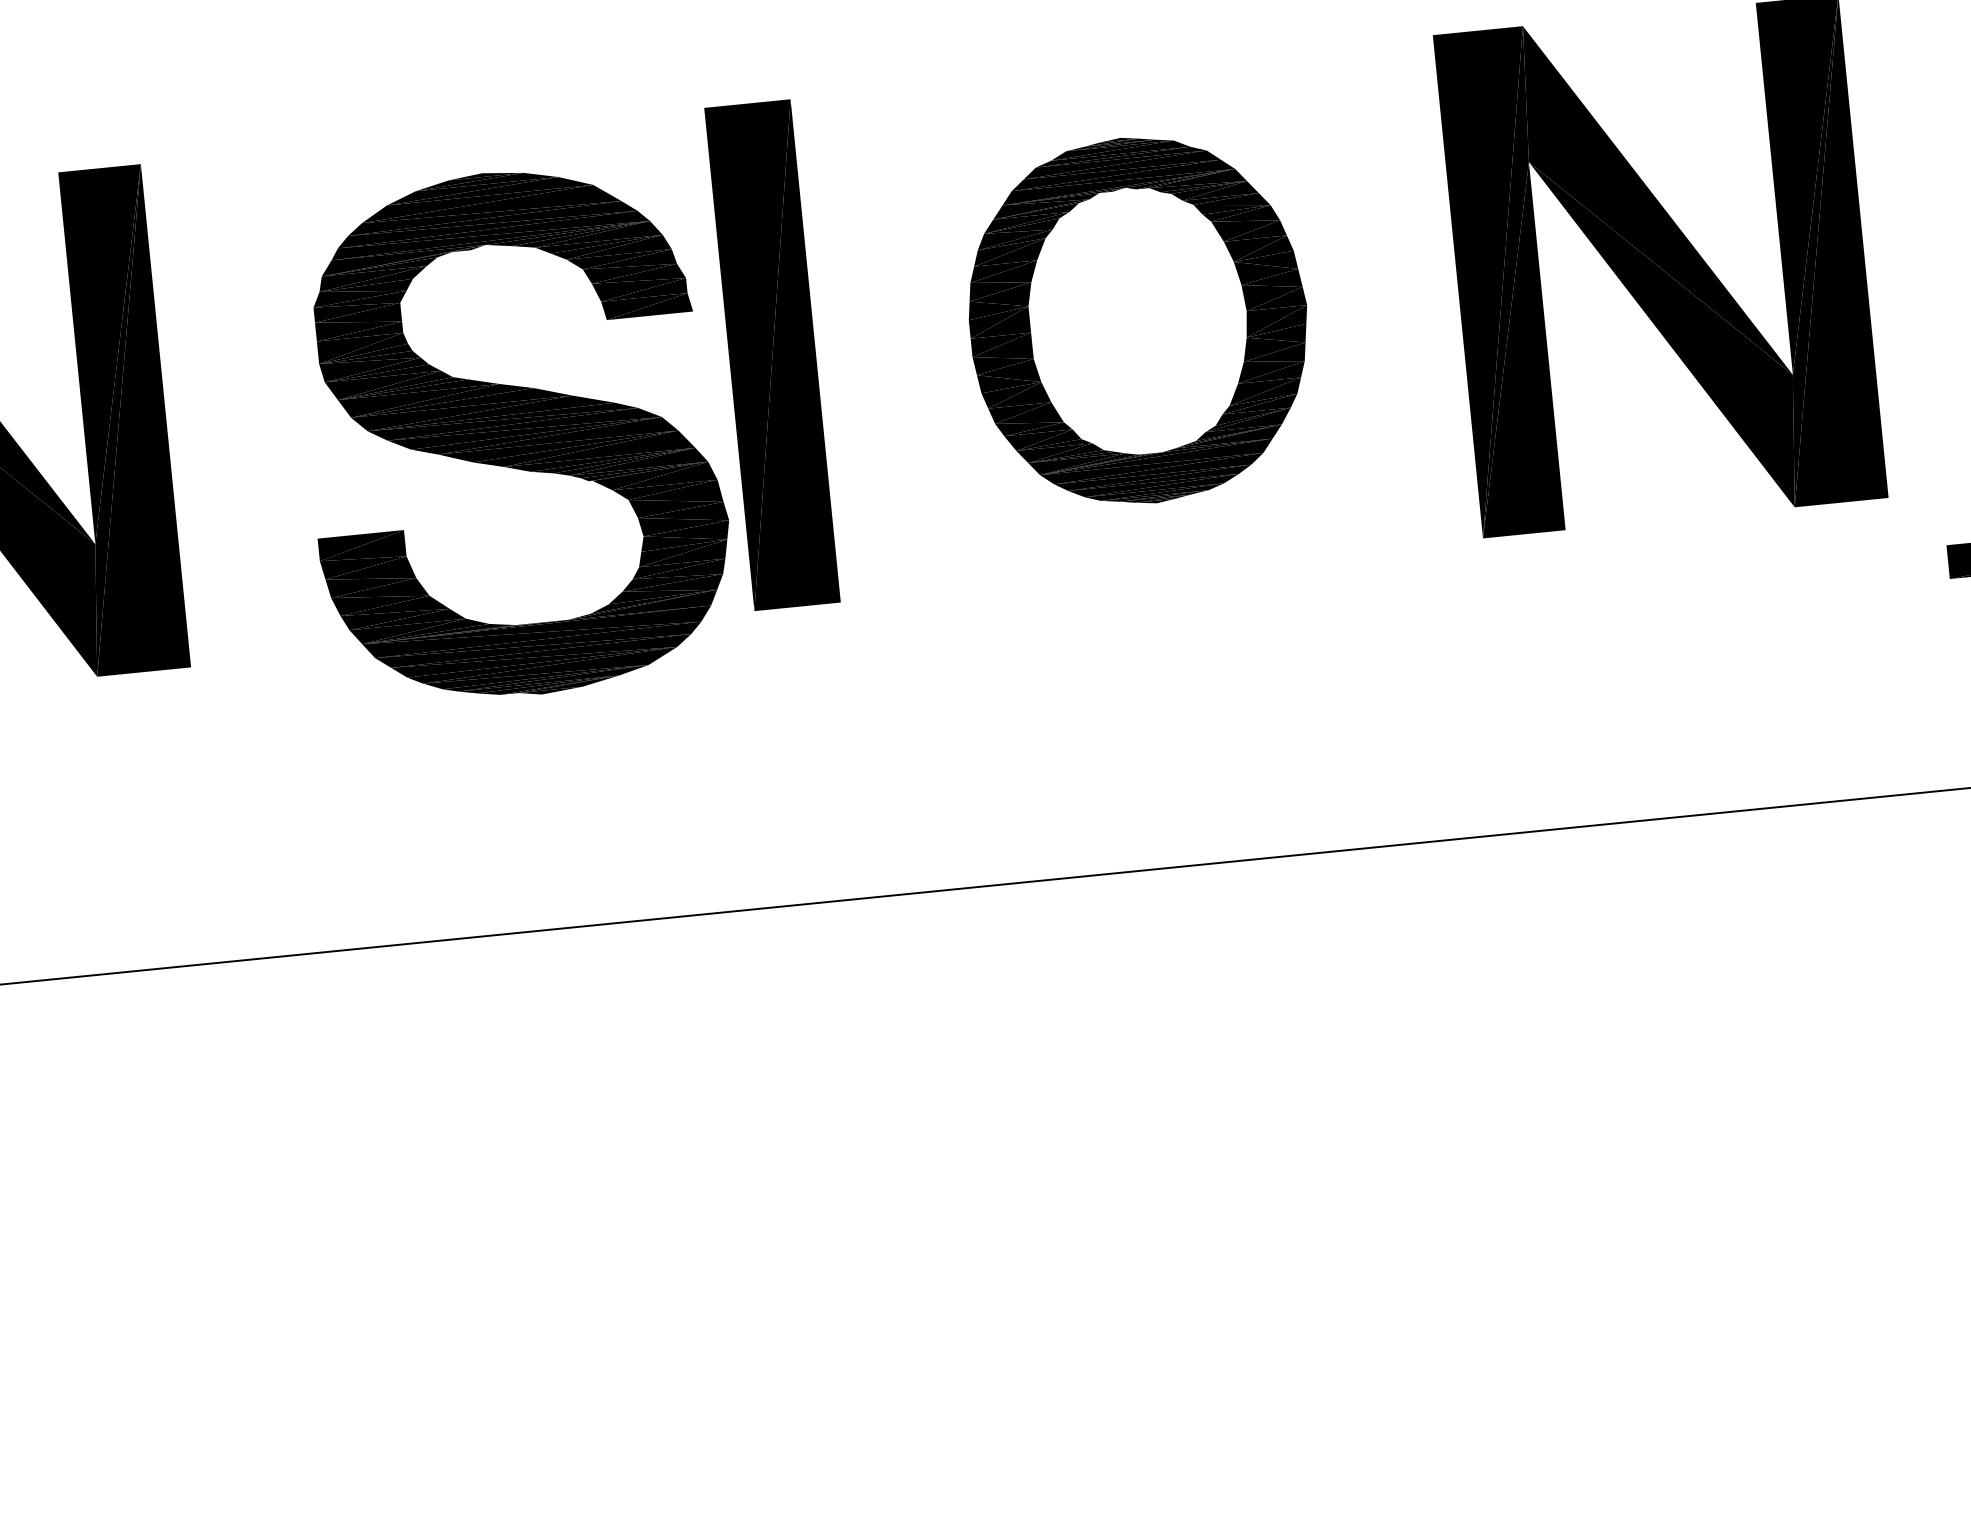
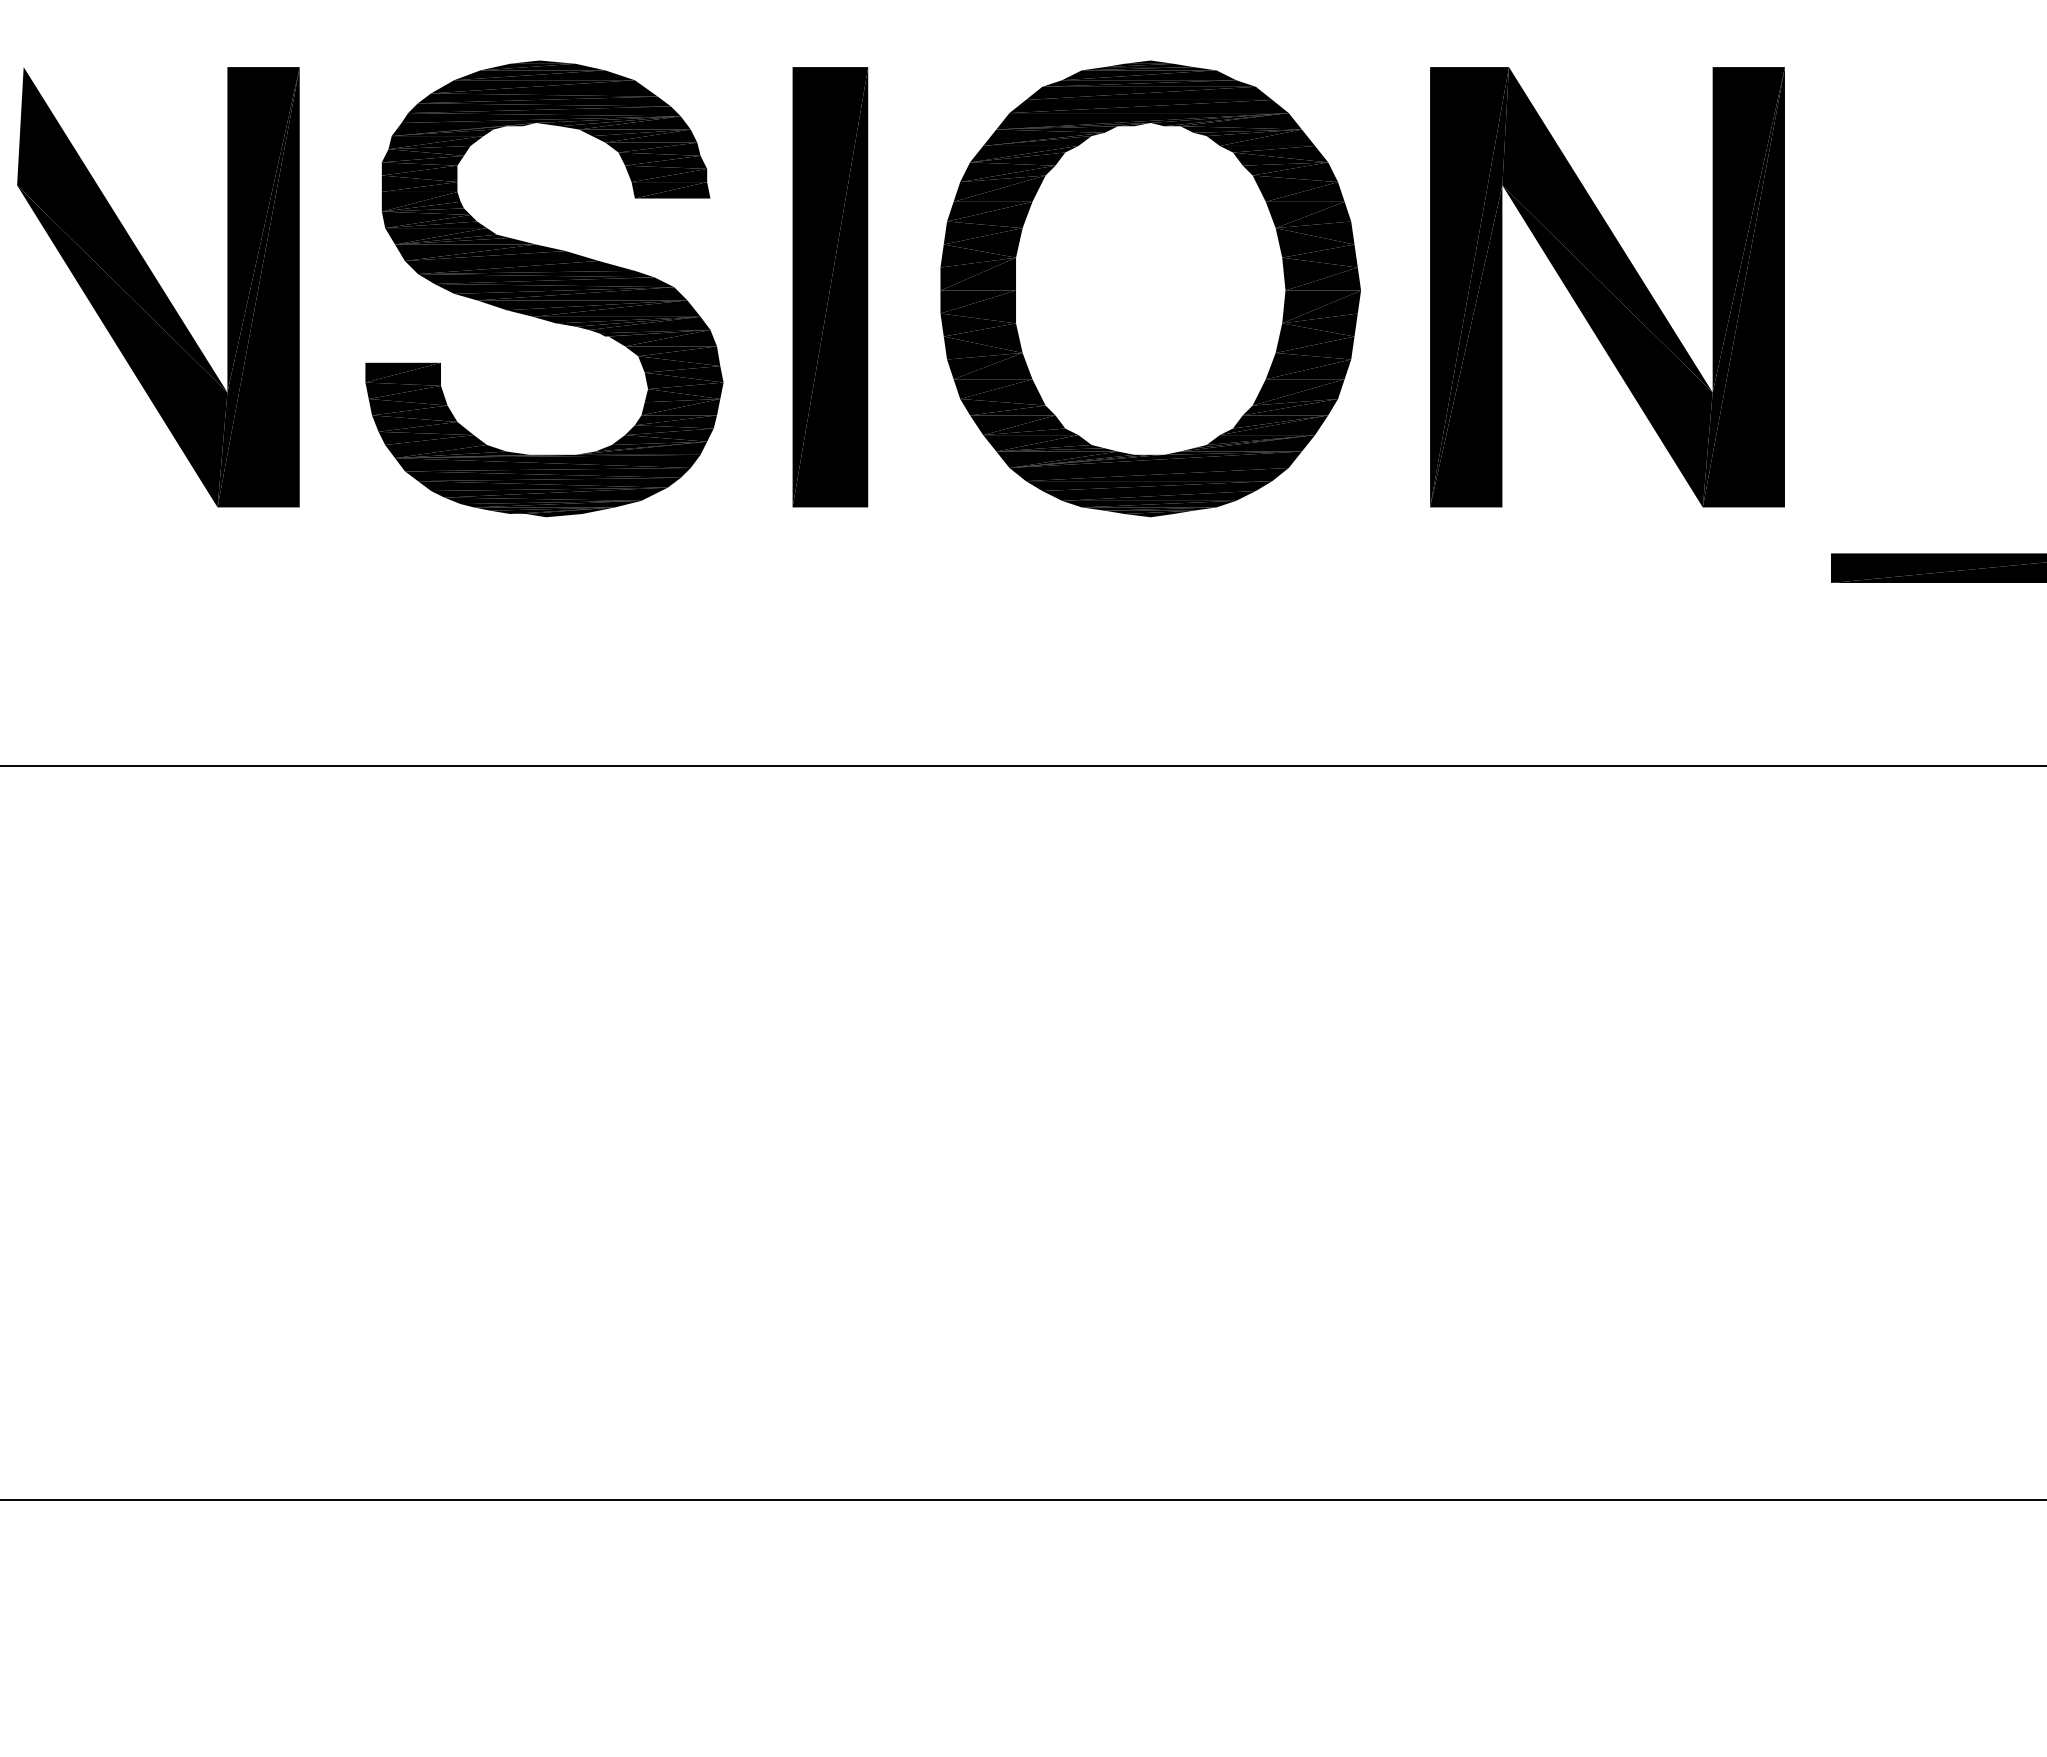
part: (1138, 320) -> (1150, 288), size x1.43
part: (513, 433) -> (544, 288), moved

